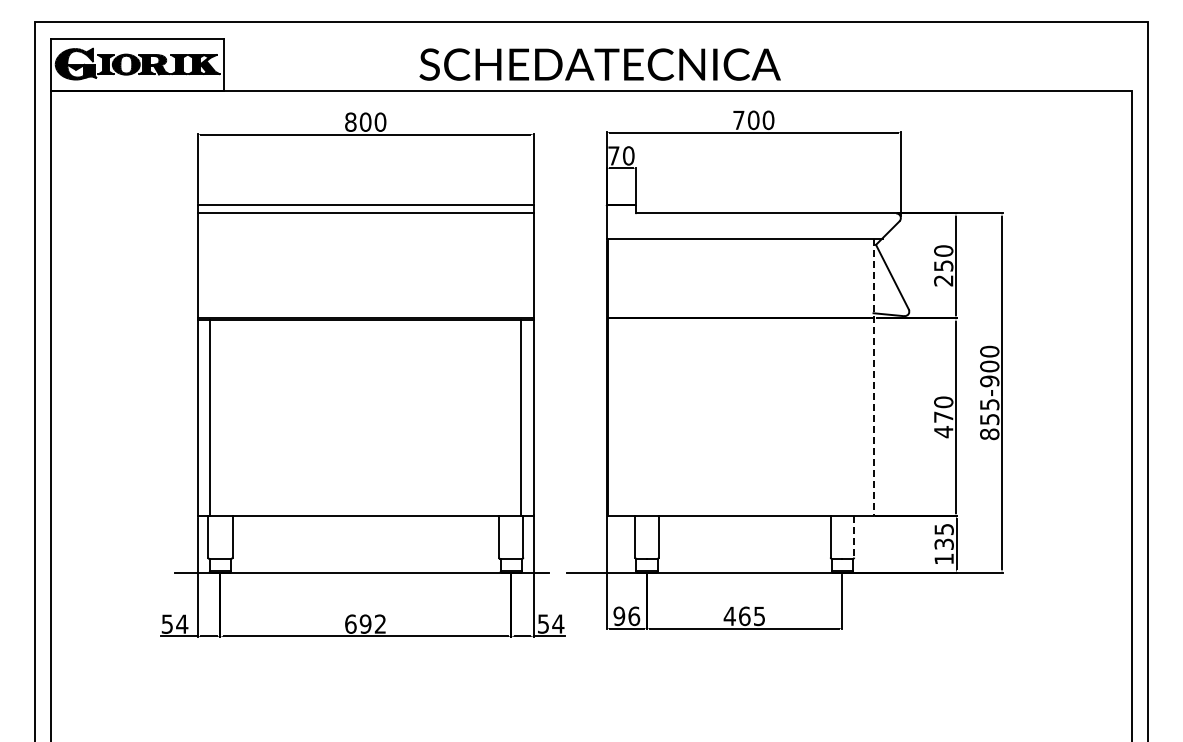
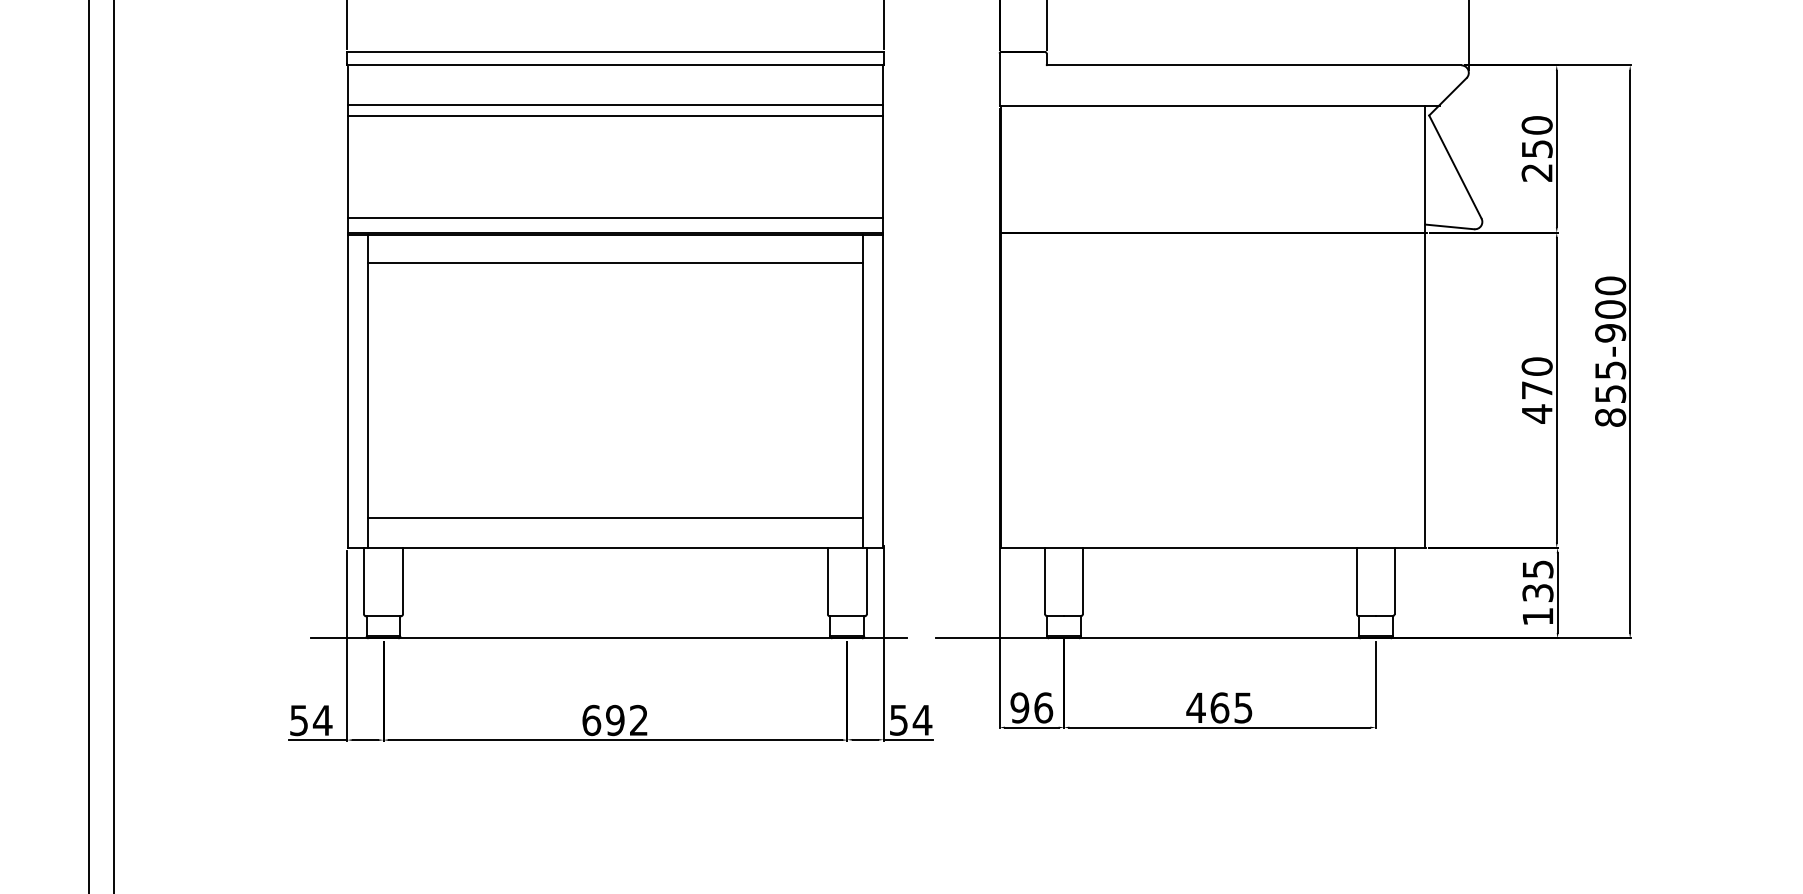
line: (365, 238) -> (615, 105), added
line: (365, 244) -> (615, 114), added
line: (365, 309) -> (615, 218), added
line: (365, 337) -> (615, 263), added
line: (873, 377) -> (1425, 327), dashed -> solid
line: (365, 497) -> (615, 518), added
line: (854, 536) -> (1394, 580), dashed -> solid

